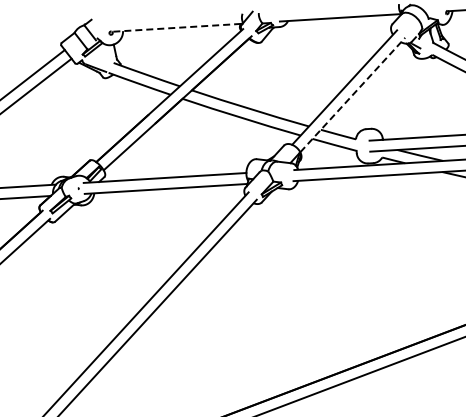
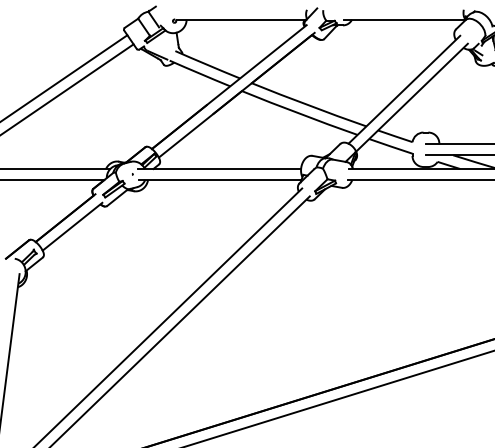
line: (177, 27) -> (241, 19), dashed -> solid
line: (353, 94) -> (412, 97), dashed -> solid

